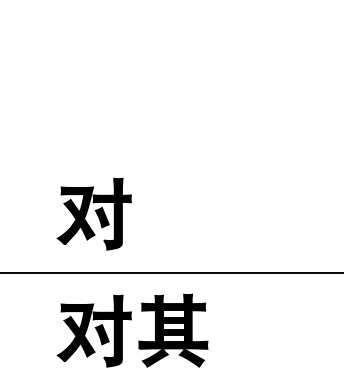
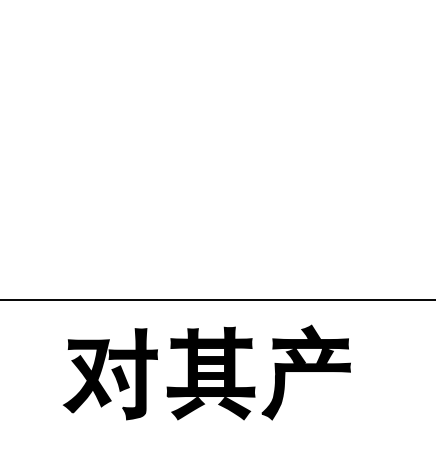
part: (93, 213) -> (109, 224), removed
part: (248, 329) -> (306, 372), added

